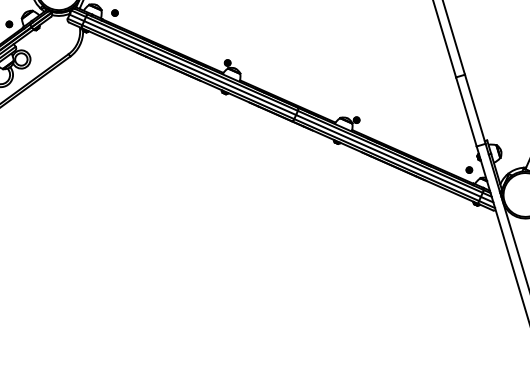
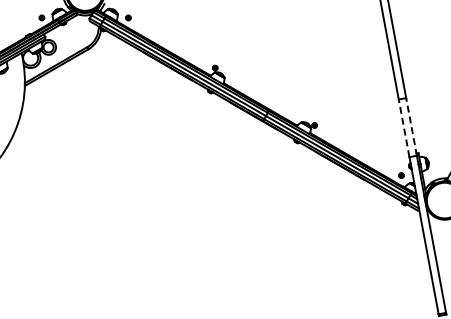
line: (475, 108) -> (411, 126), solid -> dashed
line: (466, 110) -> (404, 127), solid -> dashed

